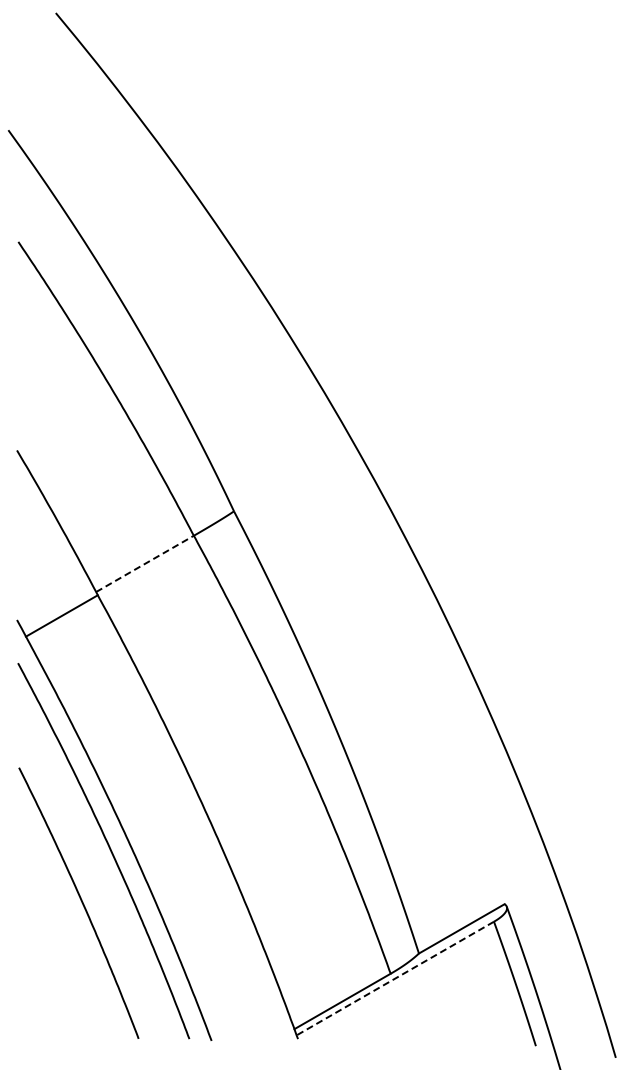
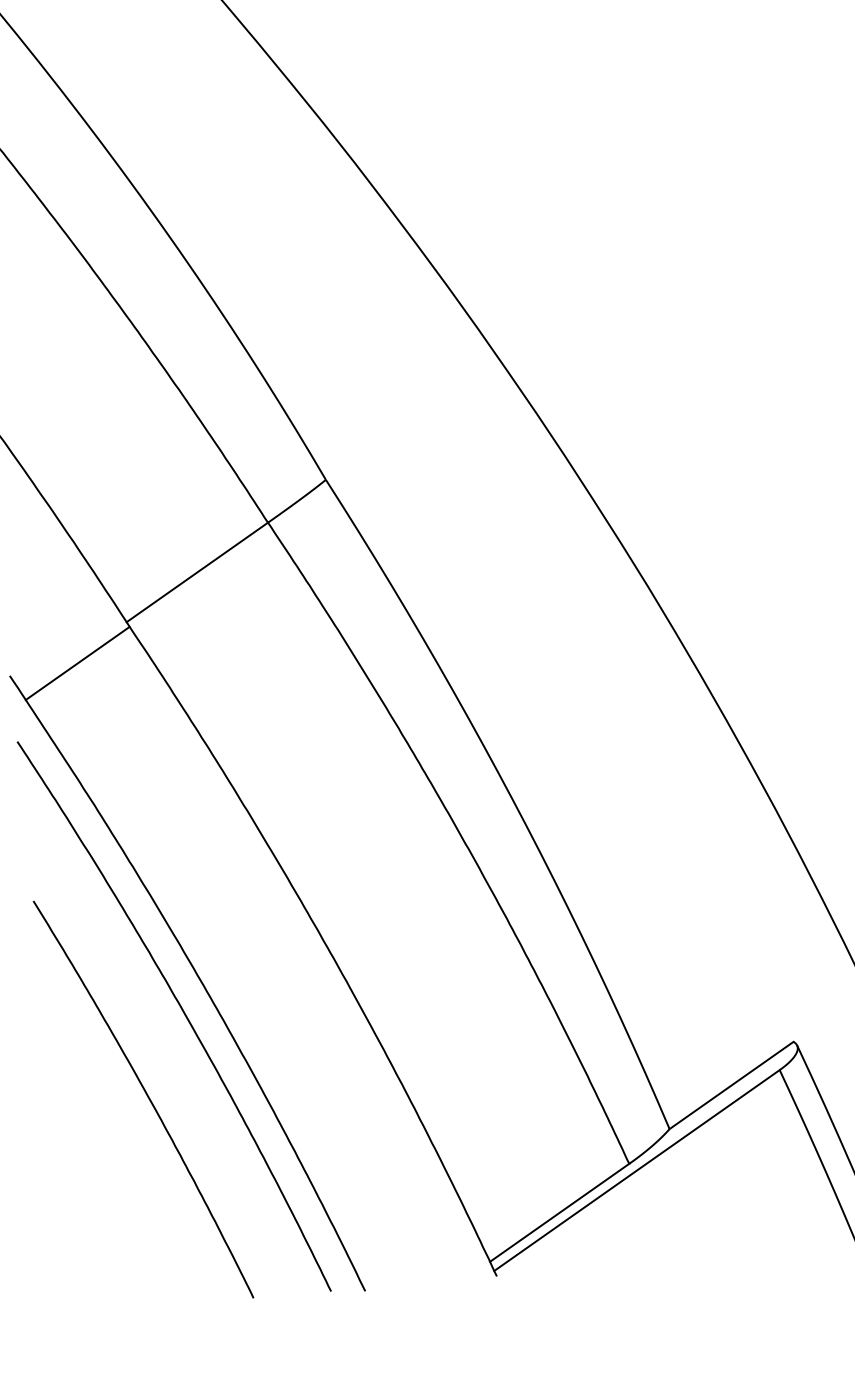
line: (145, 563) -> (198, 571), dashed -> solid
line: (395, 978) -> (637, 1170), dashed -> solid

